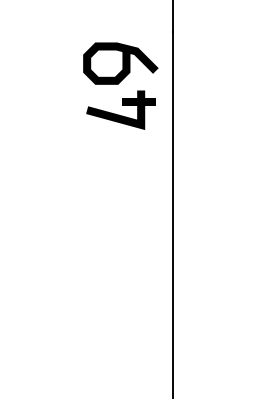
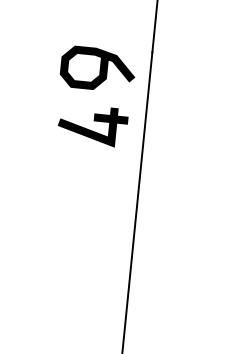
curve: (122, 63) -> (99, 69), moved

